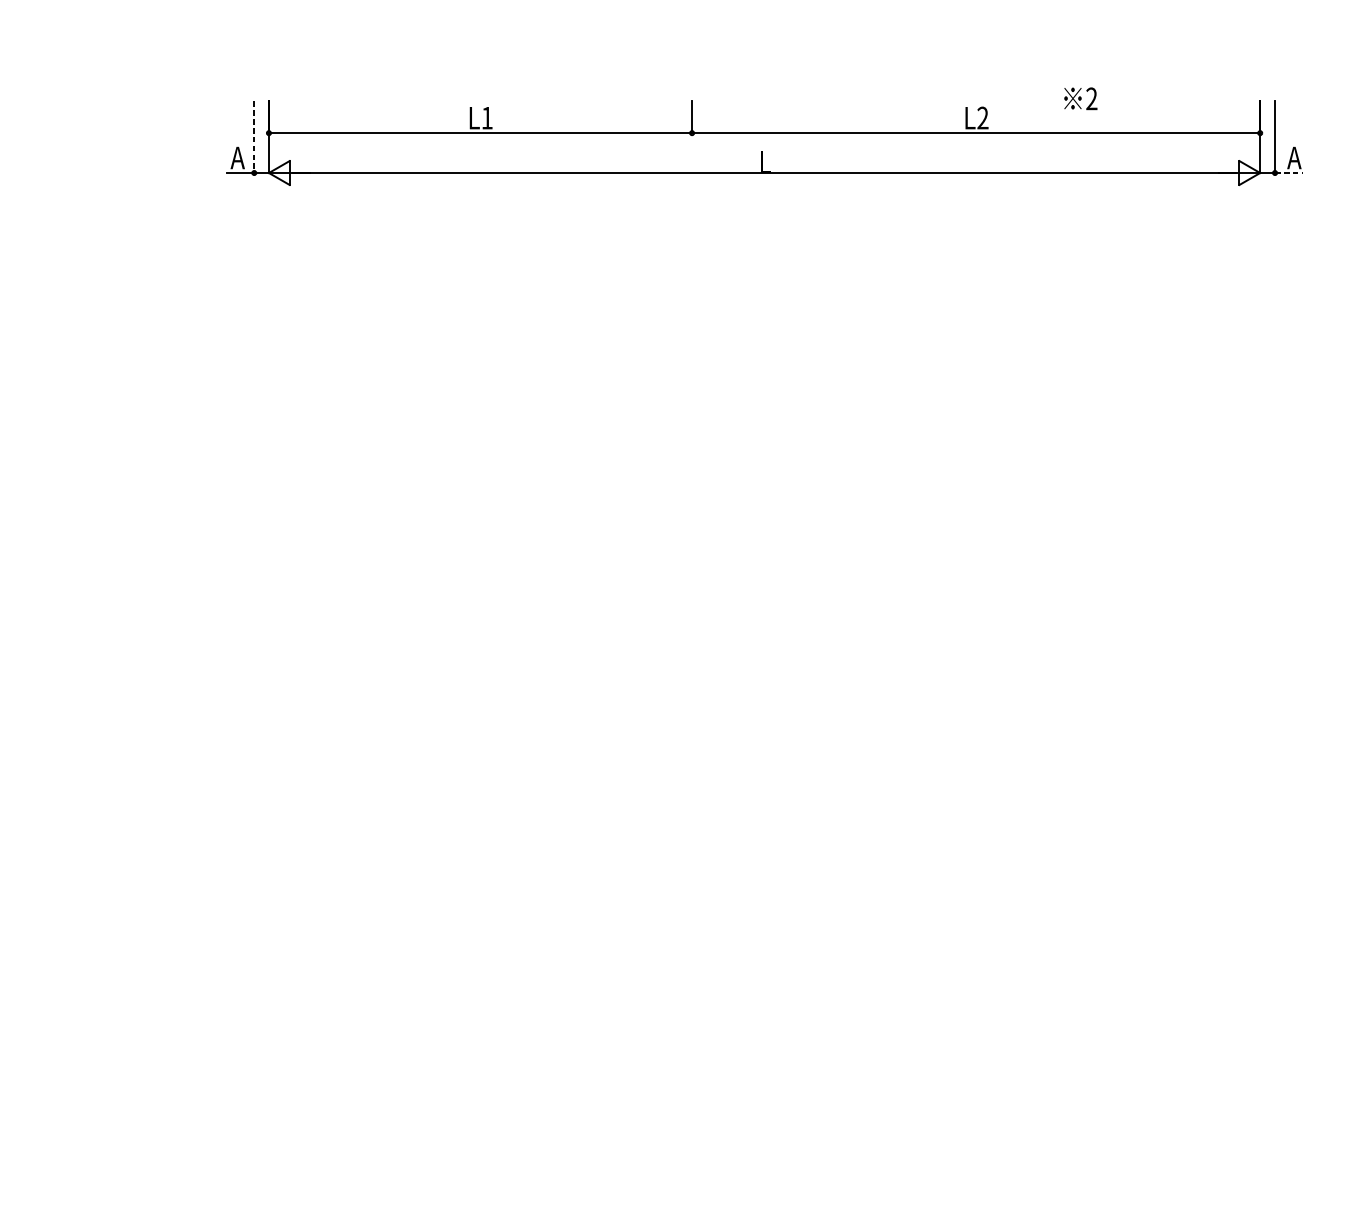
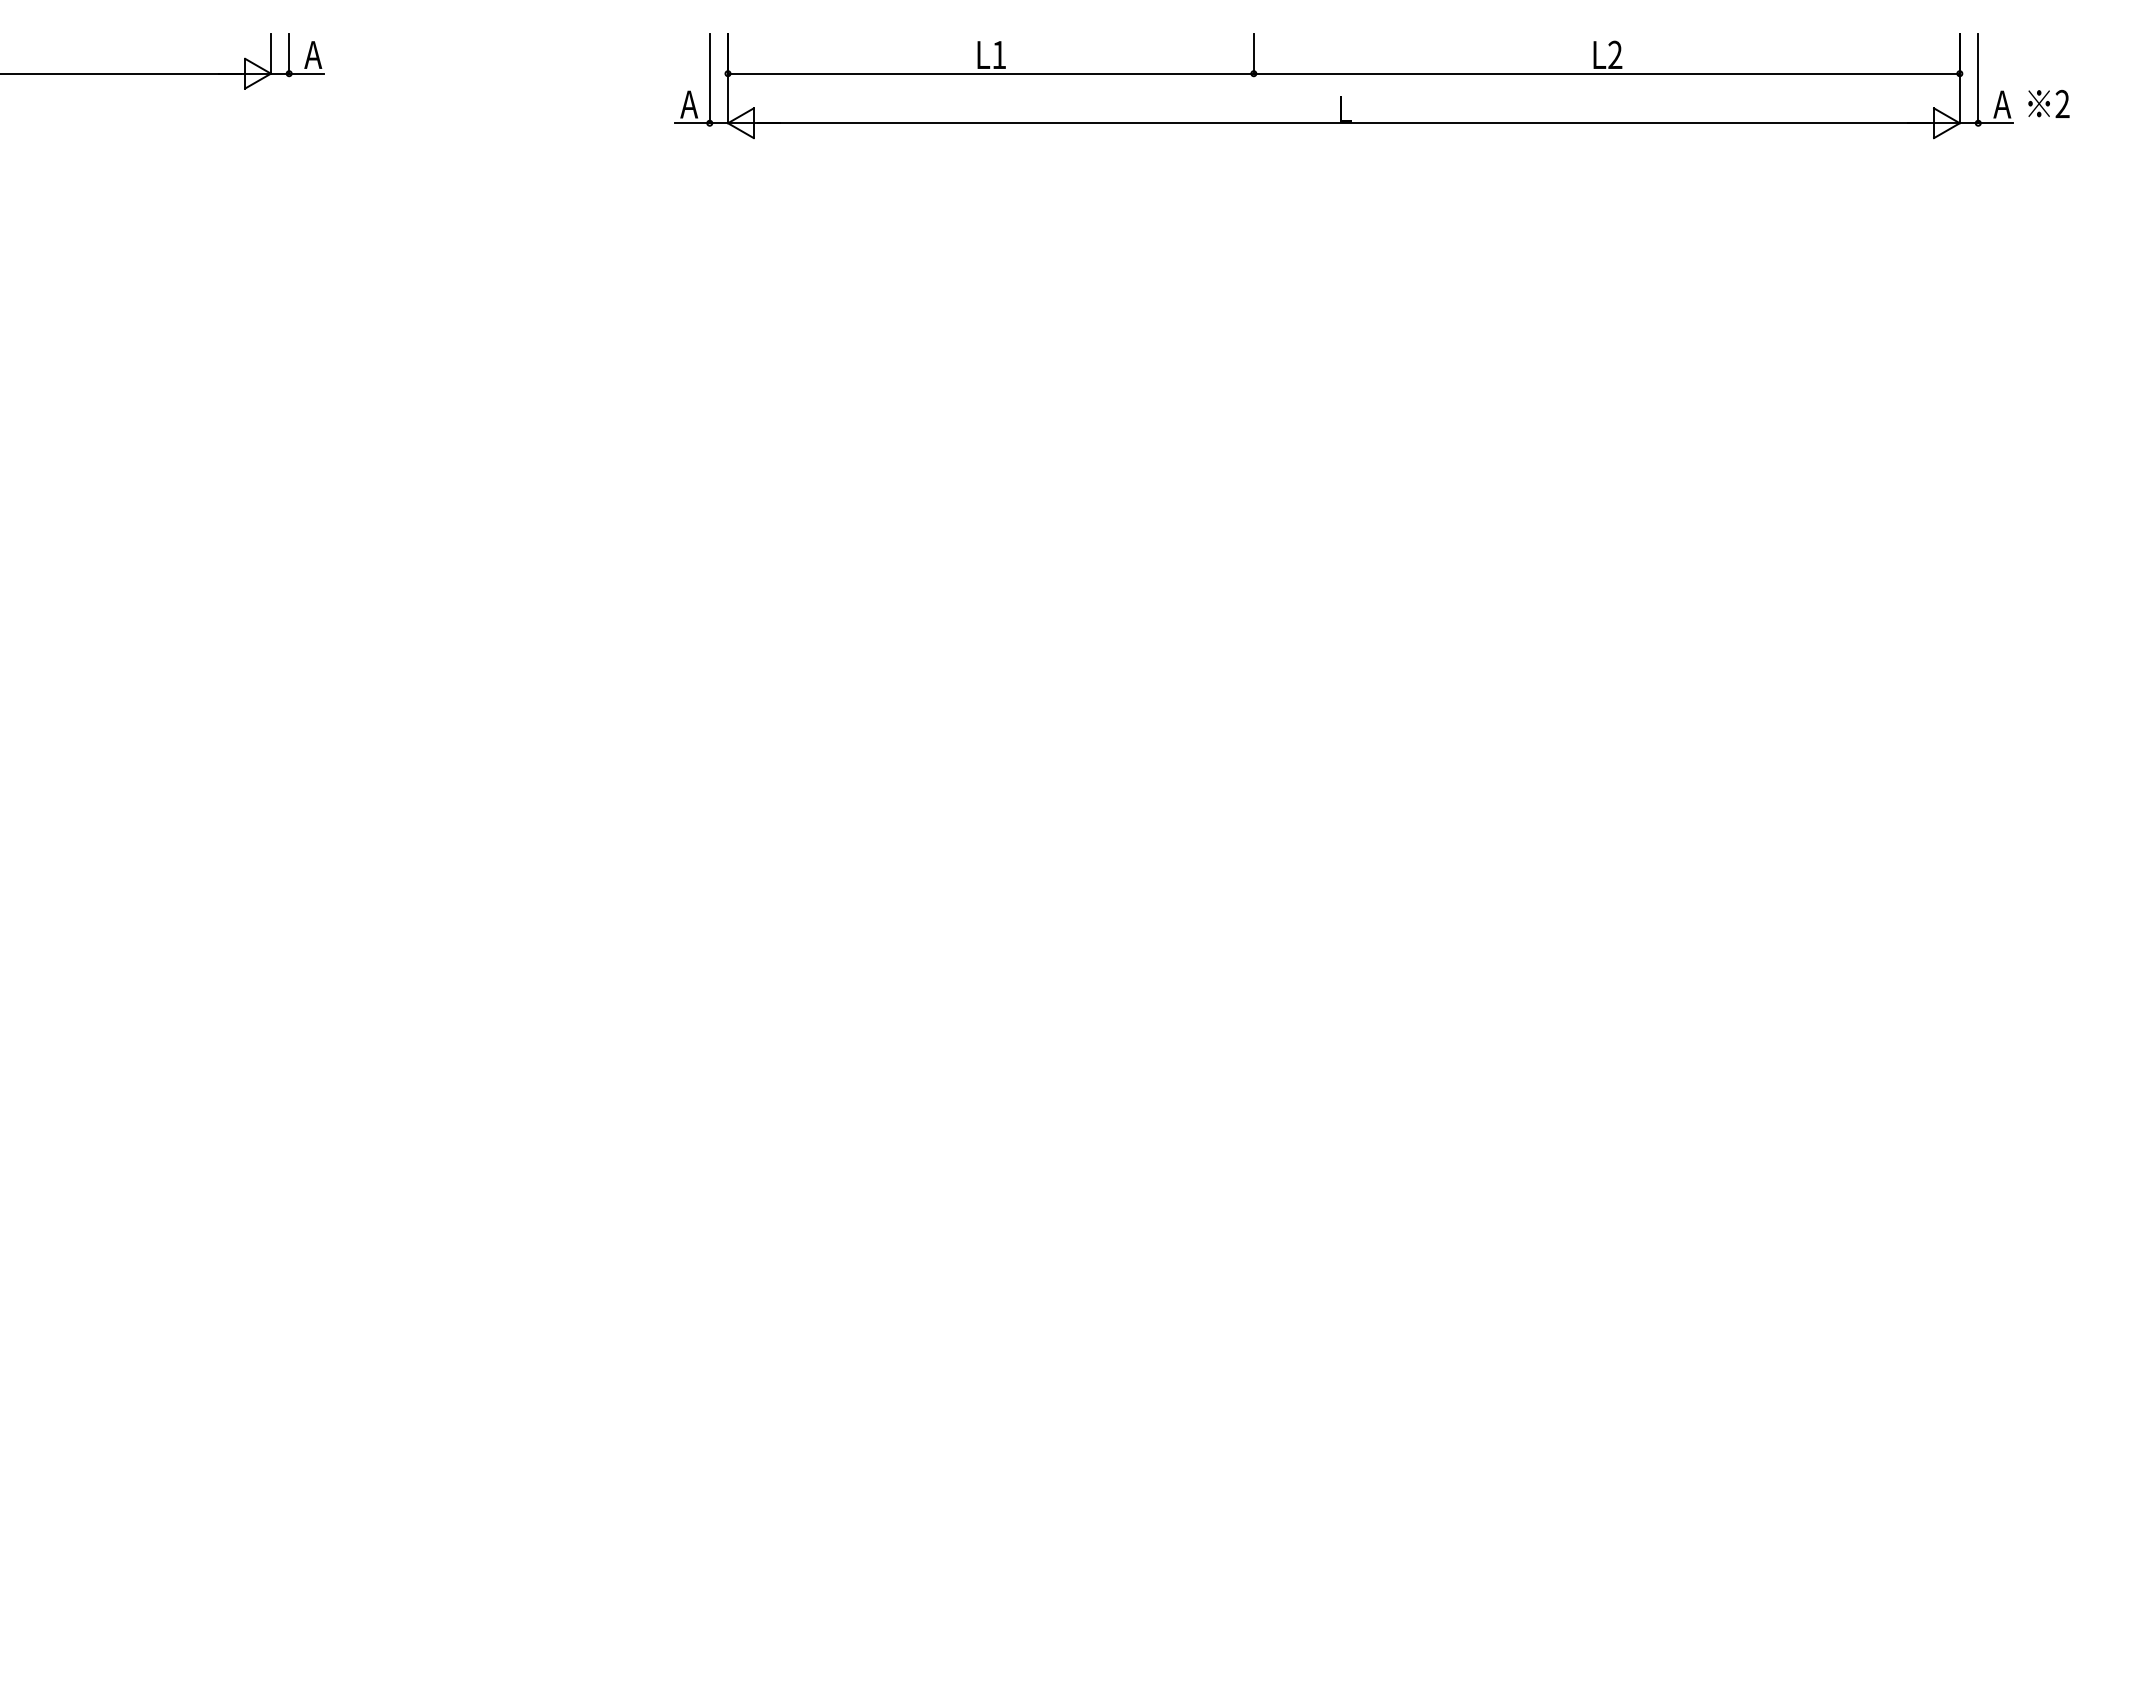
text: (1080, 98) -> (2048, 103), moved
line: (254, 137) -> (709, 78), dashed -> solid
line: (1288, 173) -> (1995, 123), dashed -> solid

